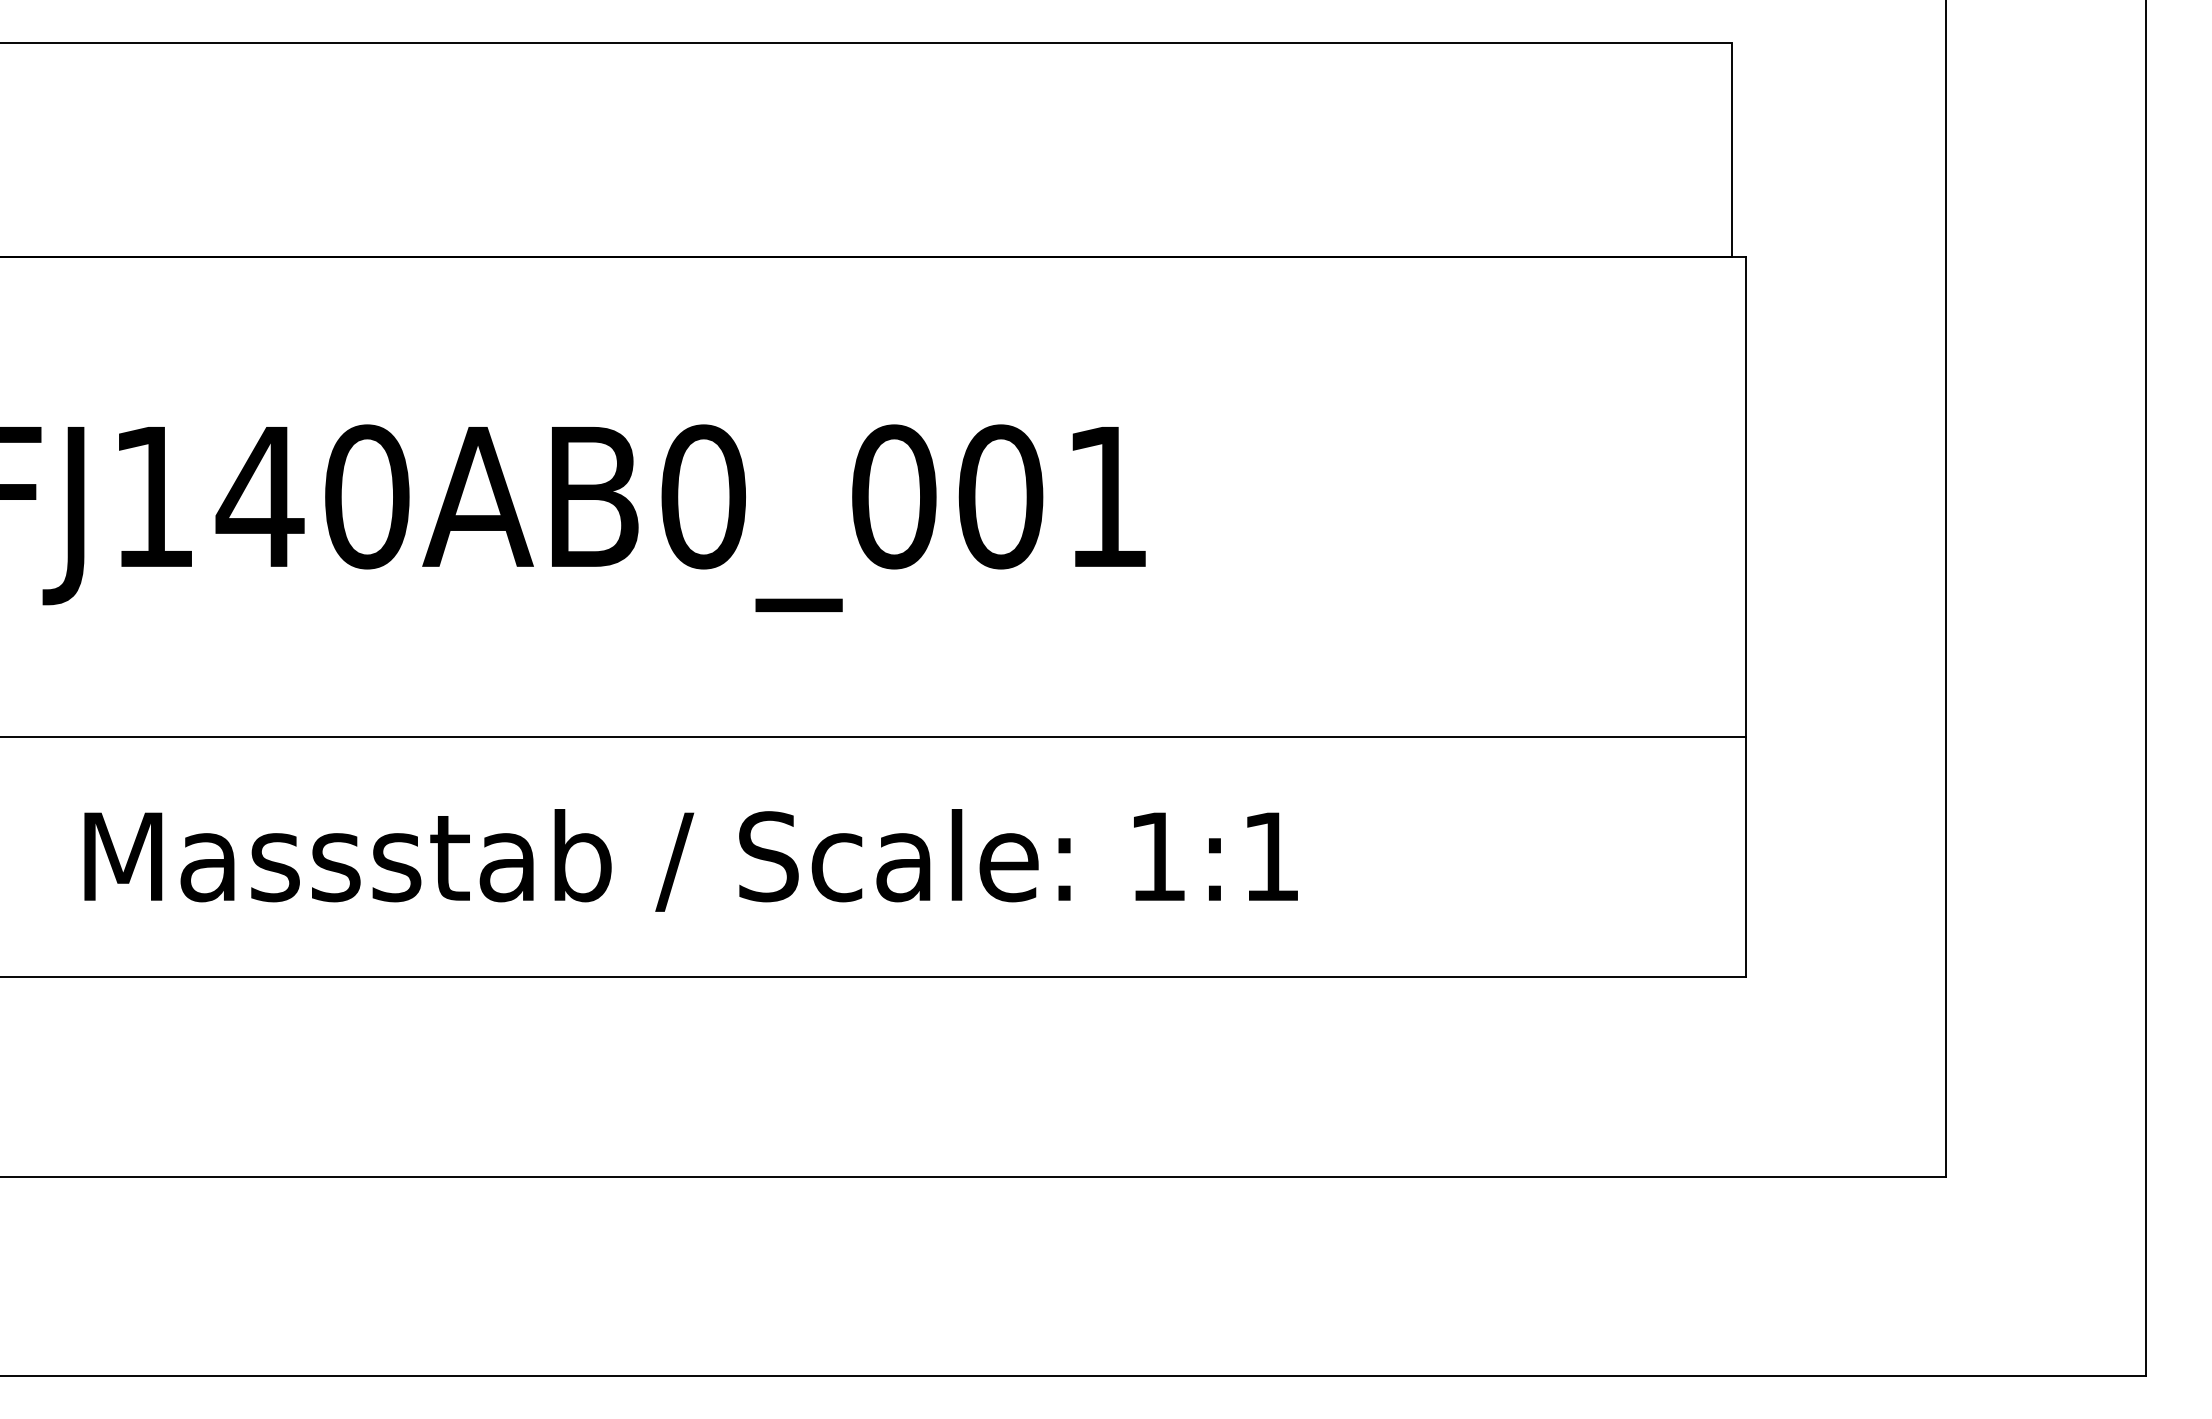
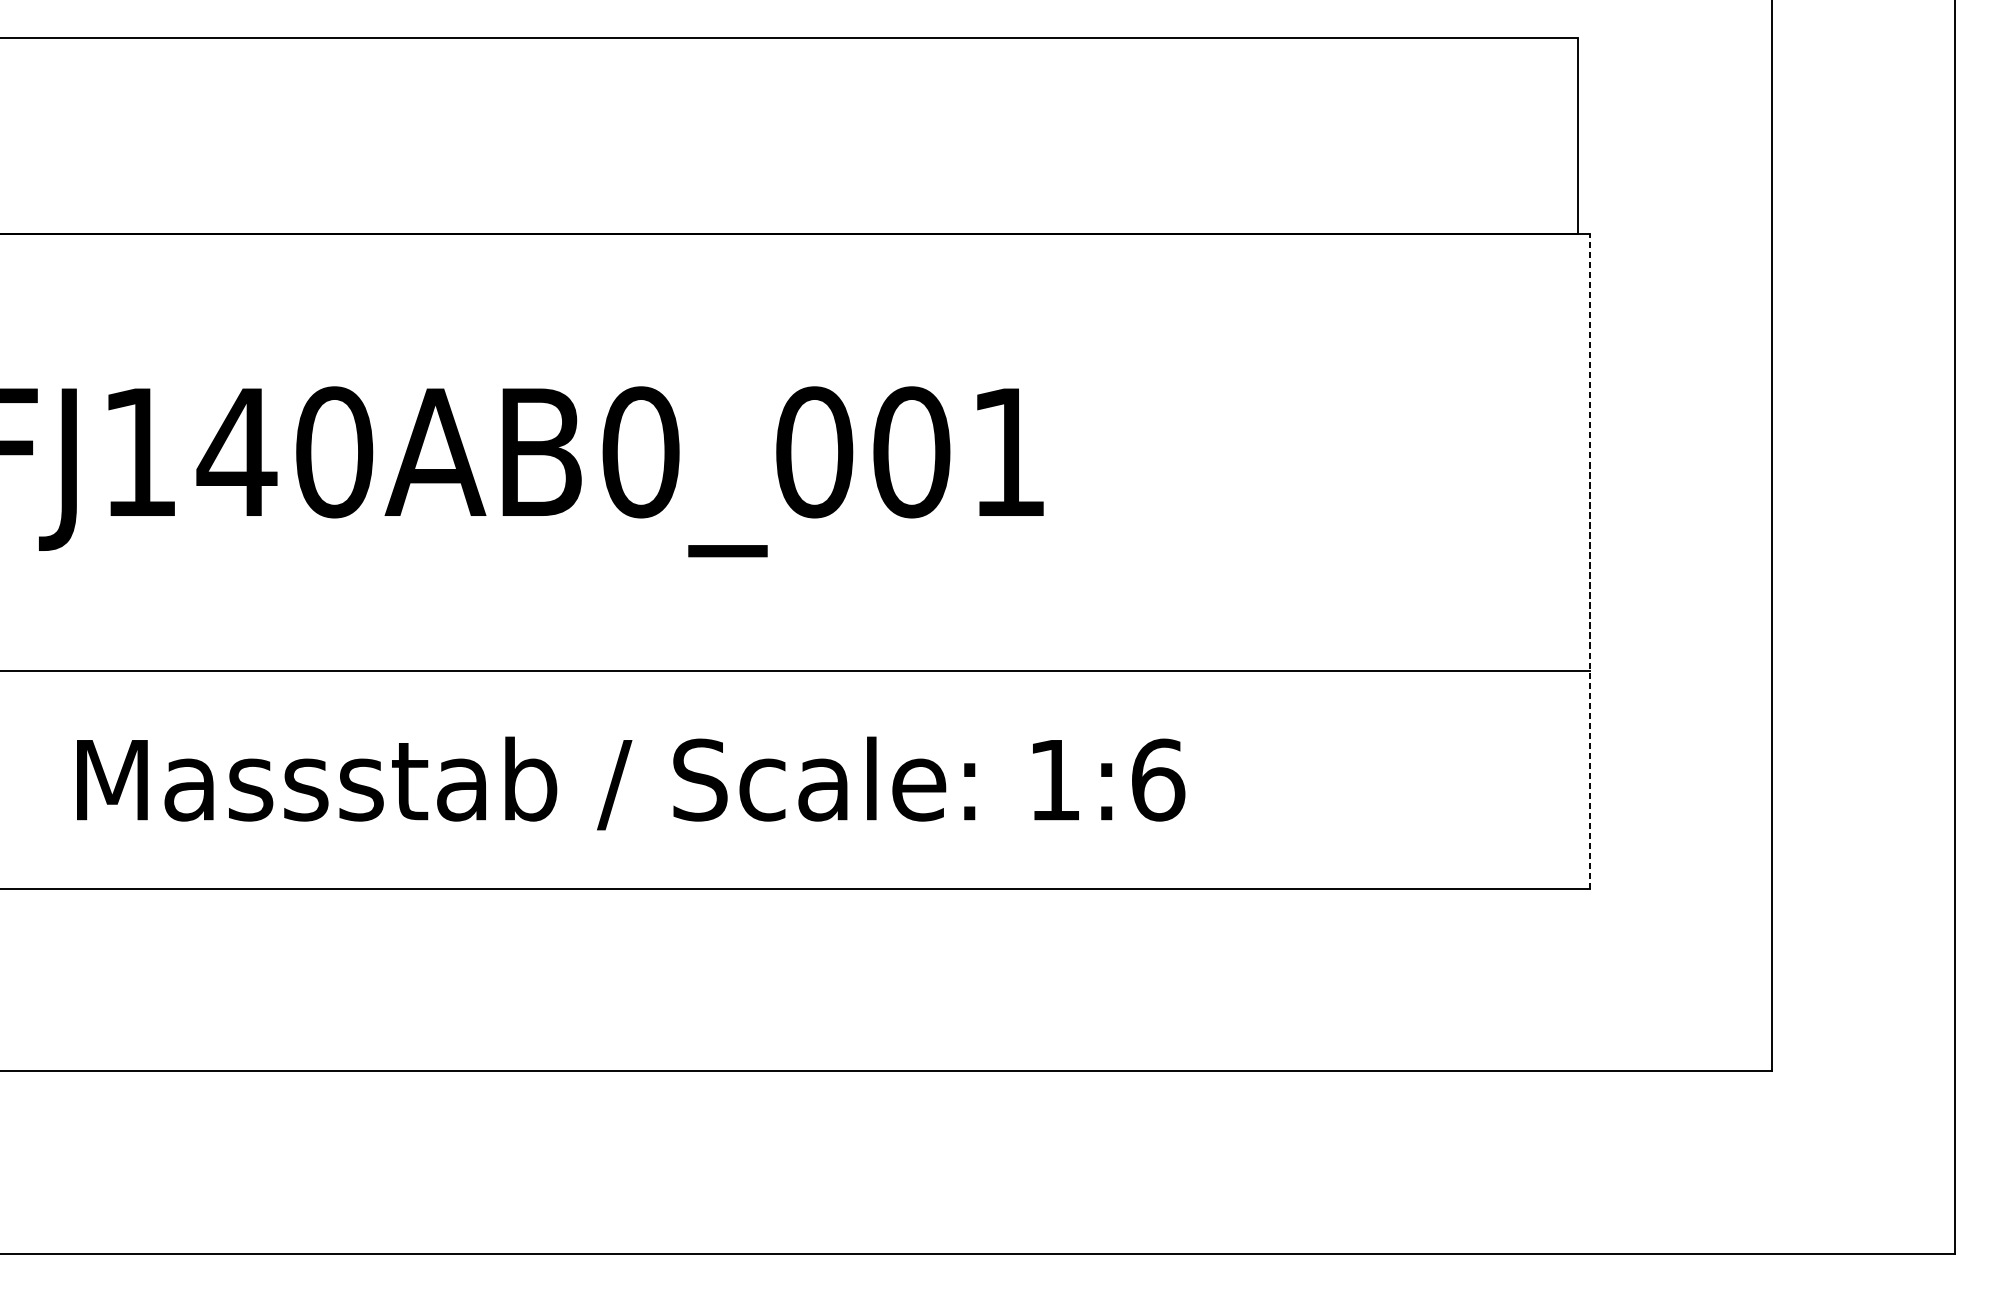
line: (1745, 616) -> (1590, 561), solid -> dashed
text: (1271, 856) -> (1158, 779), 1:1 -> 1:6

